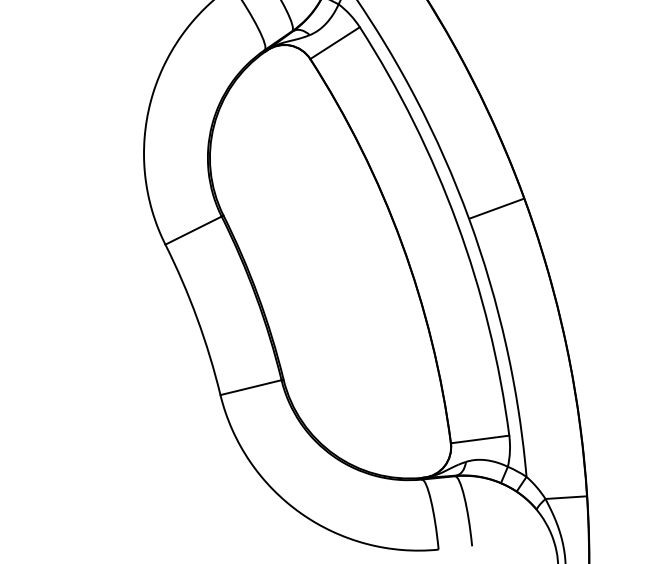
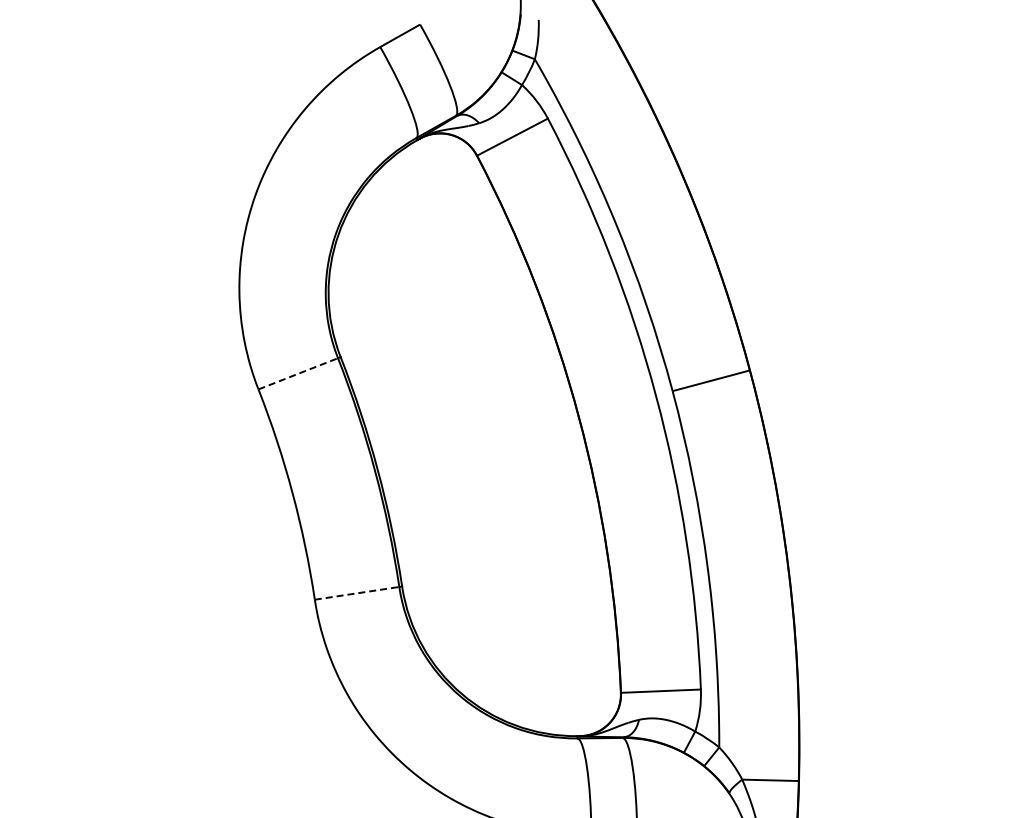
line: (193, 230) -> (298, 373), solid -> dashed
line: (251, 387) -> (357, 593), solid -> dashed

